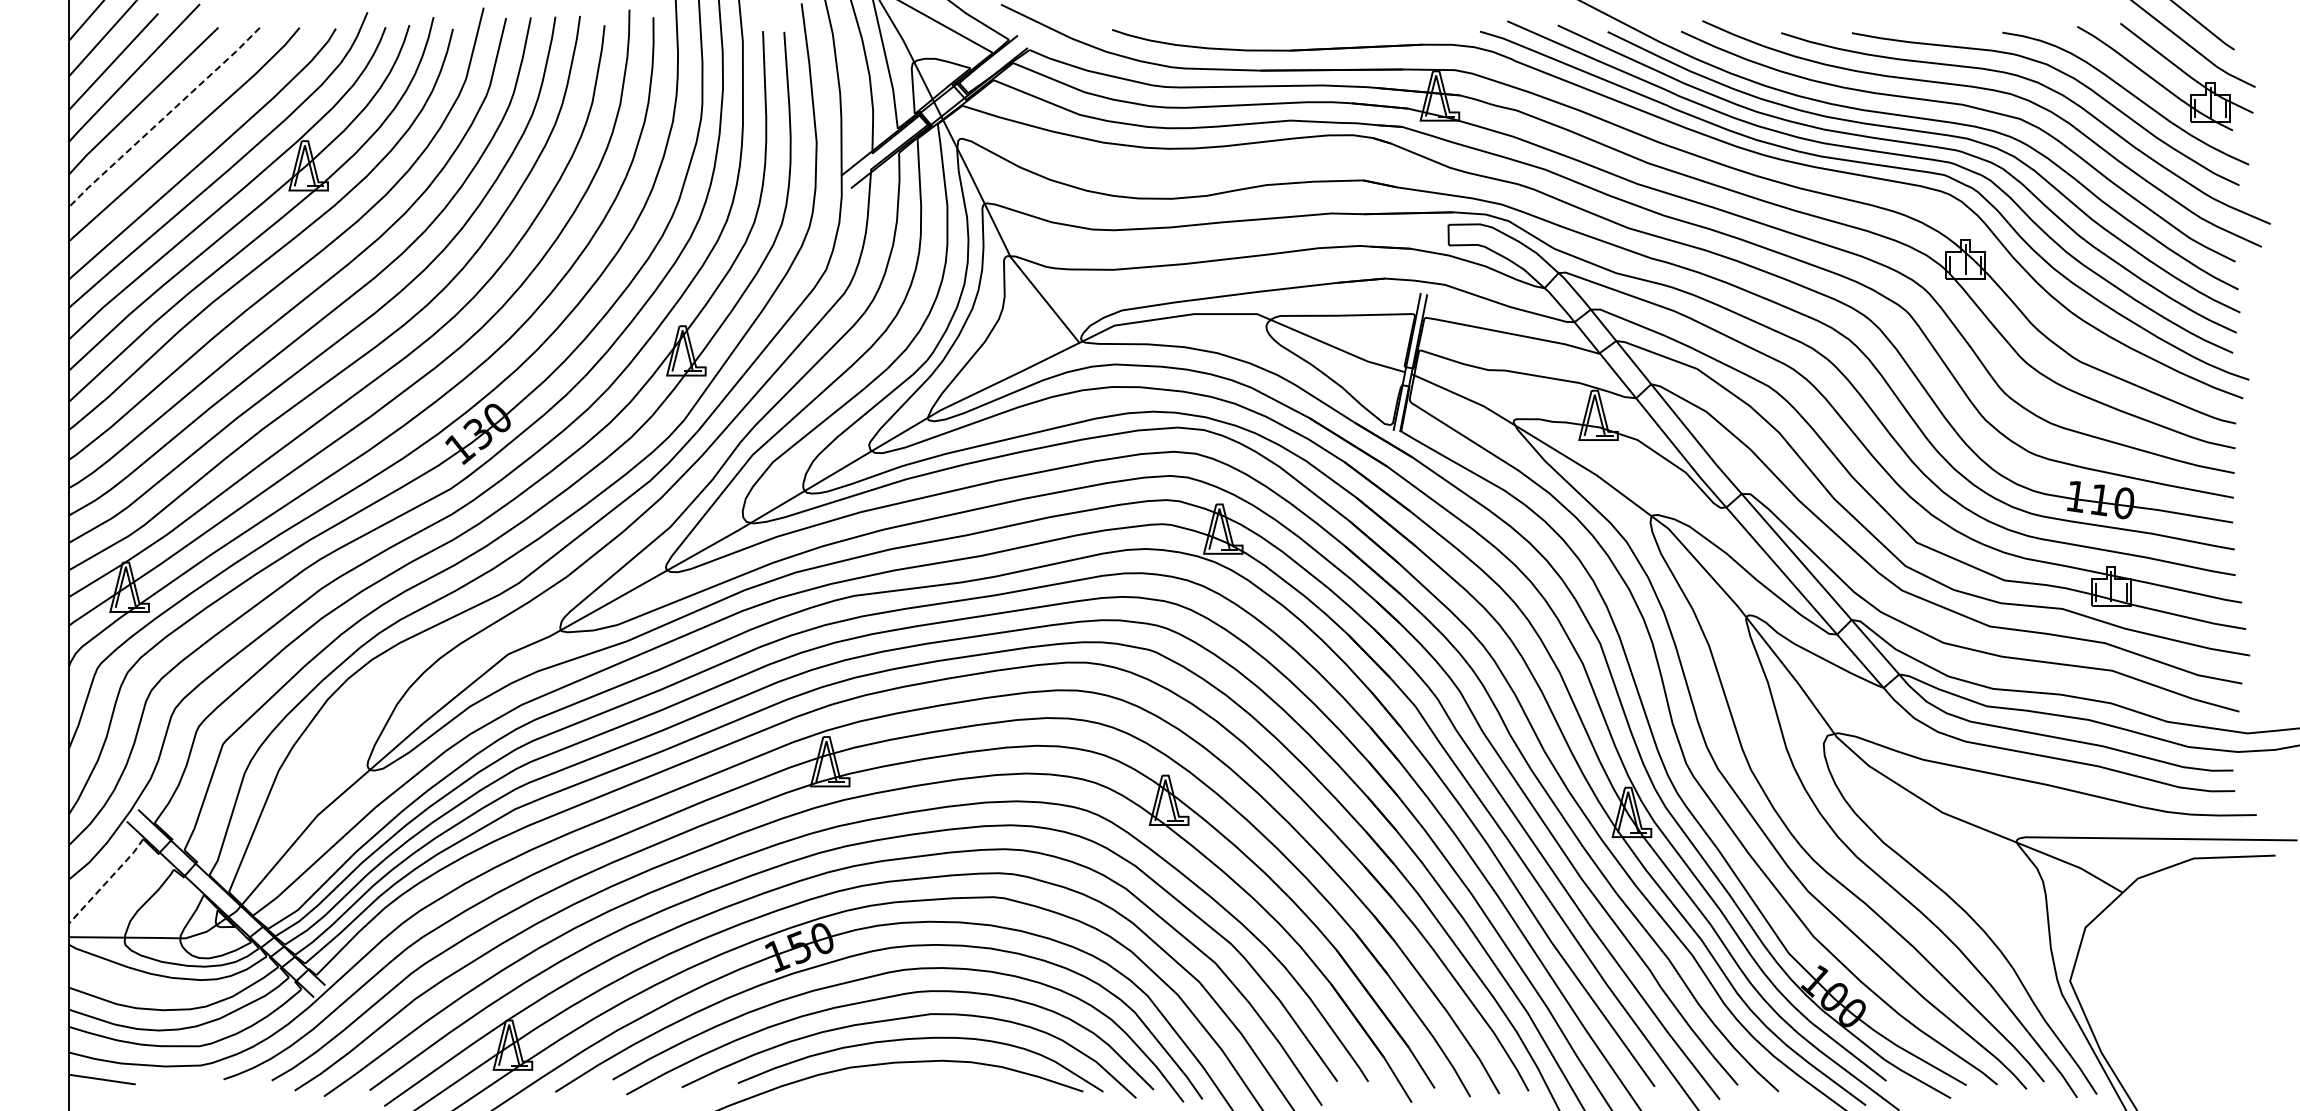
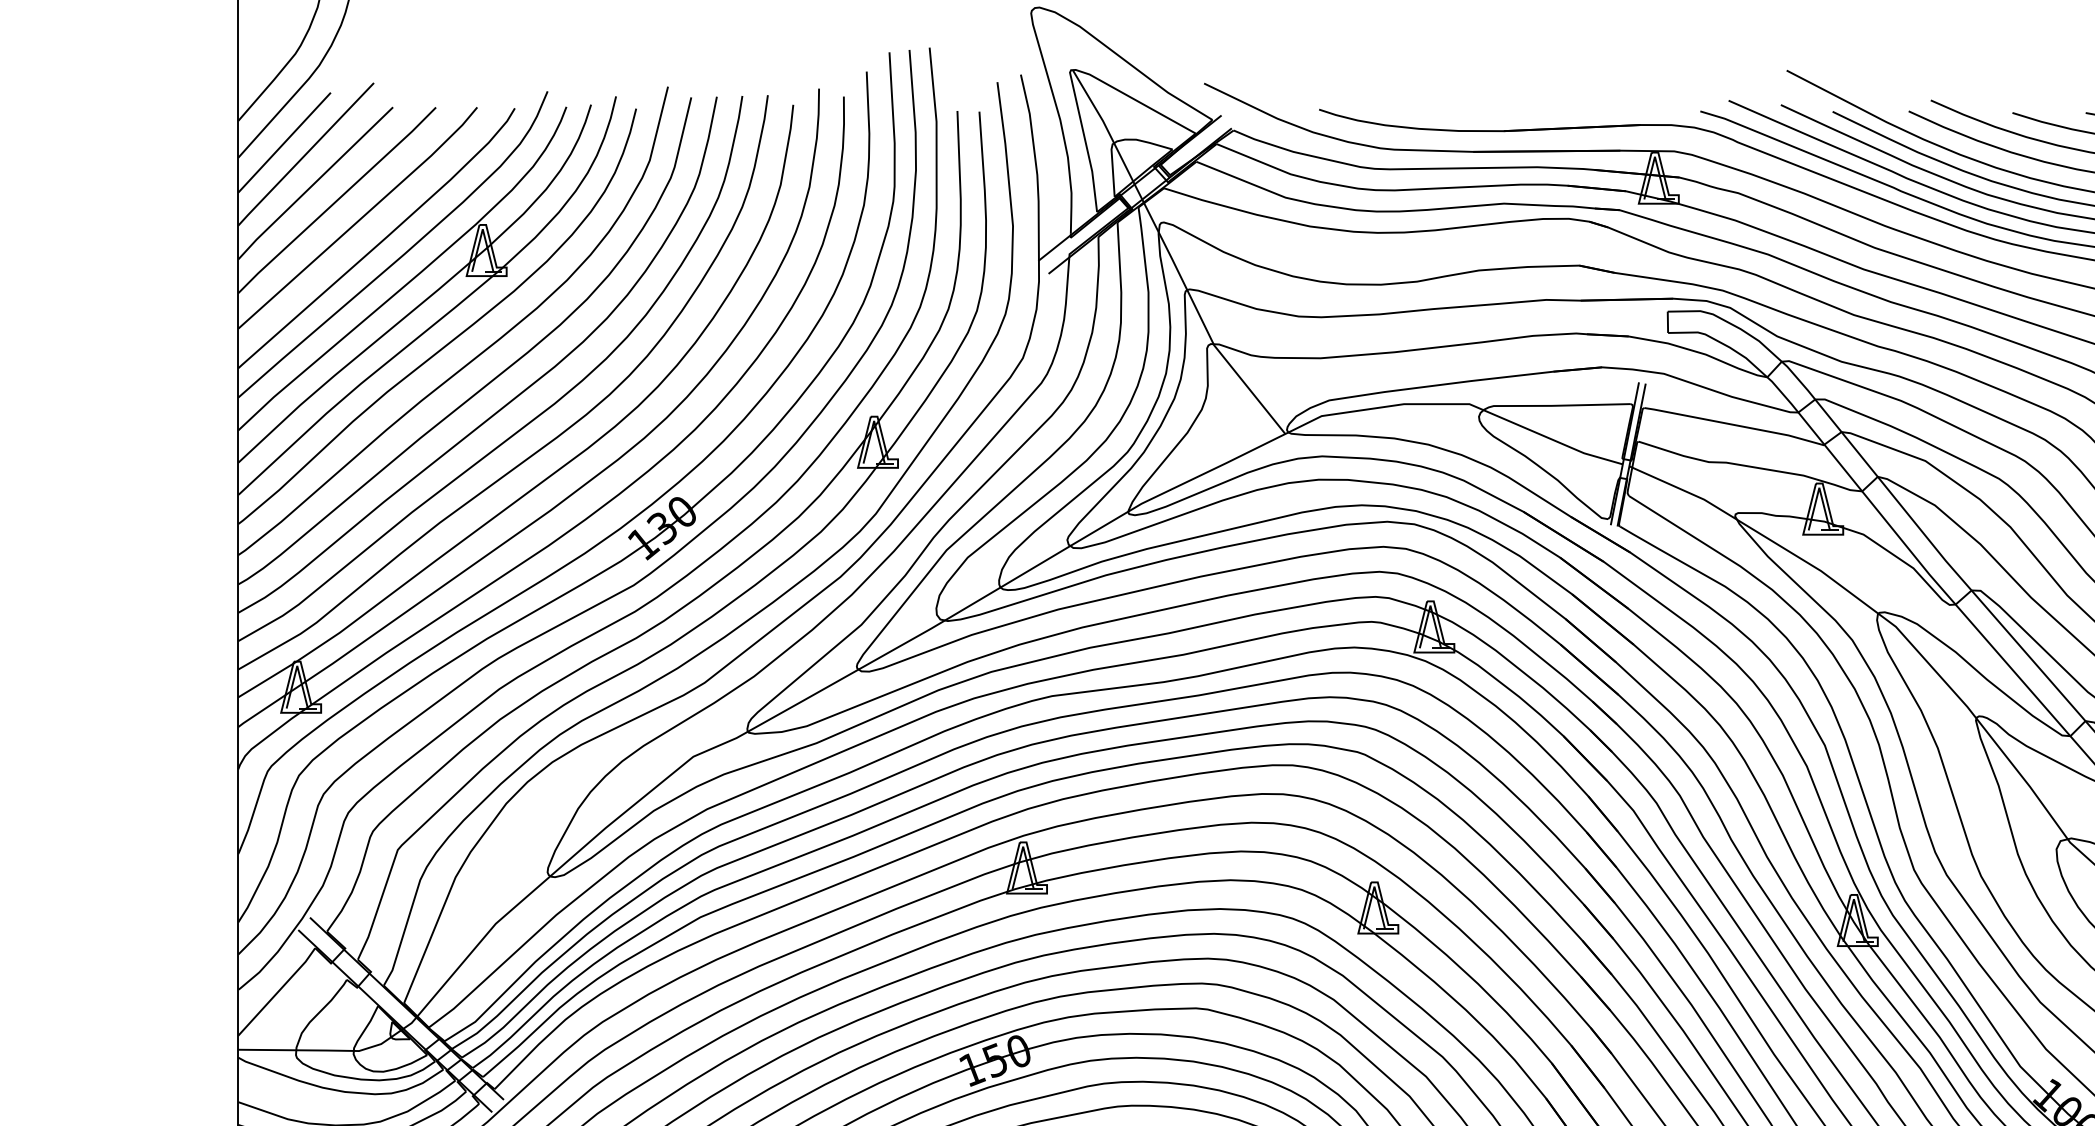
line: (164, 117) -> (337, 200), dashed -> solid
line: (107, 881) -> (278, 992), dashed -> solid

